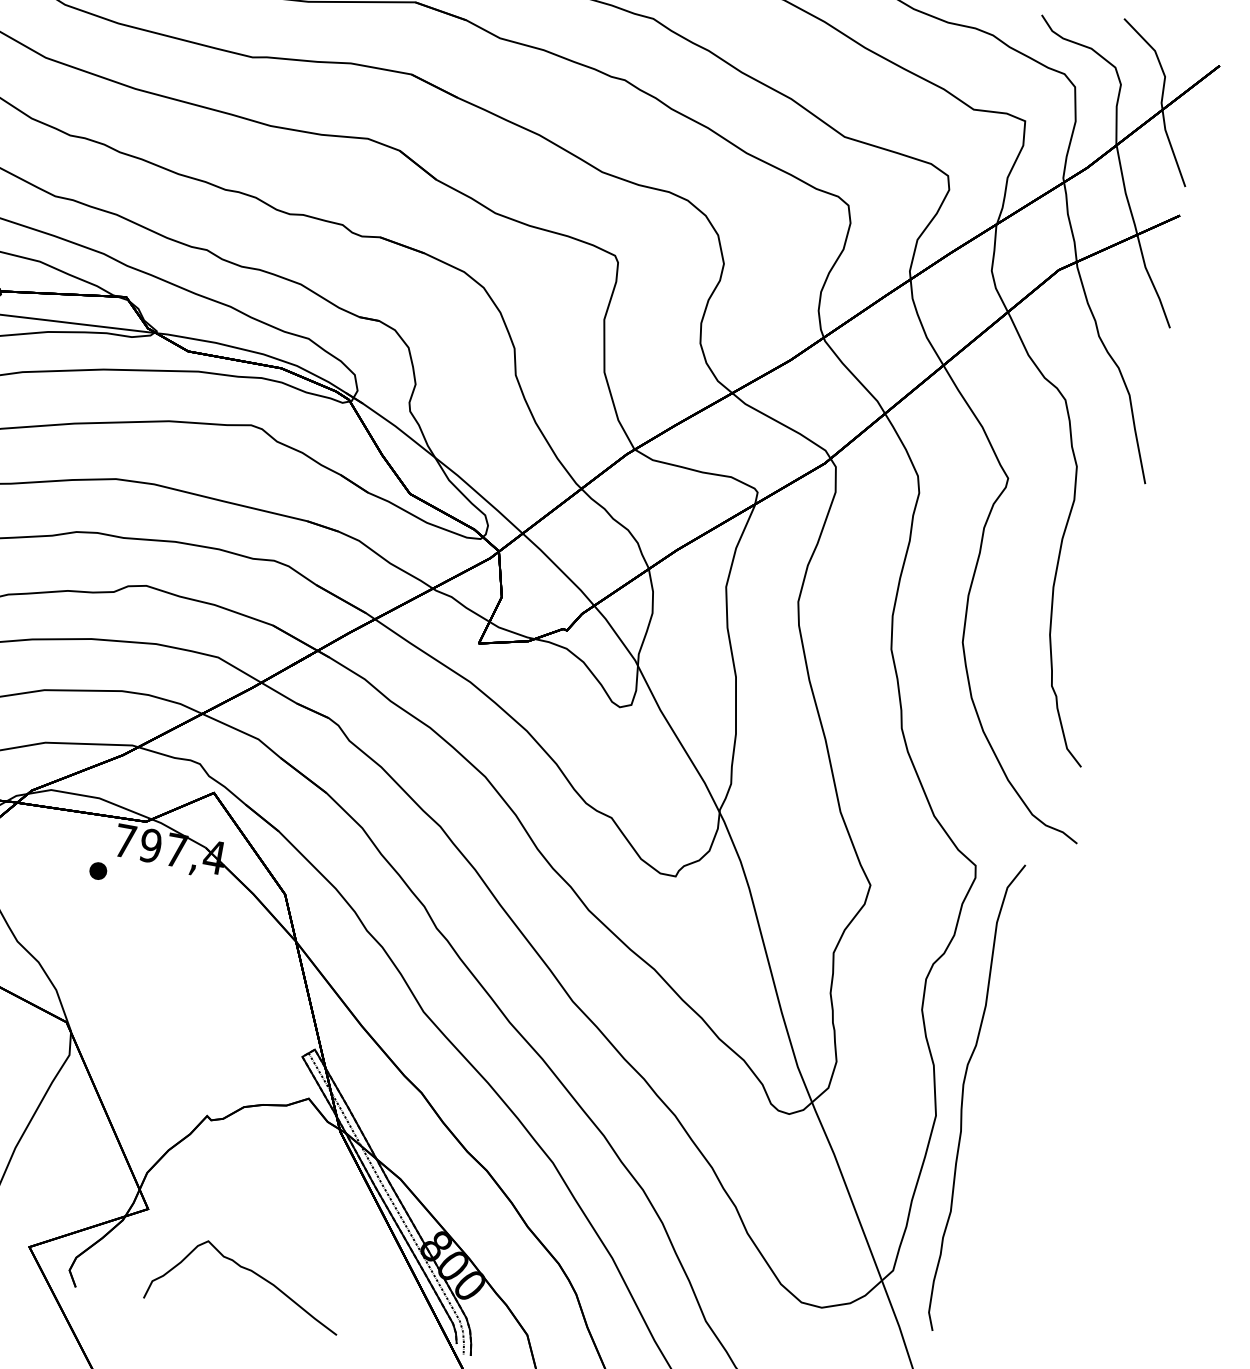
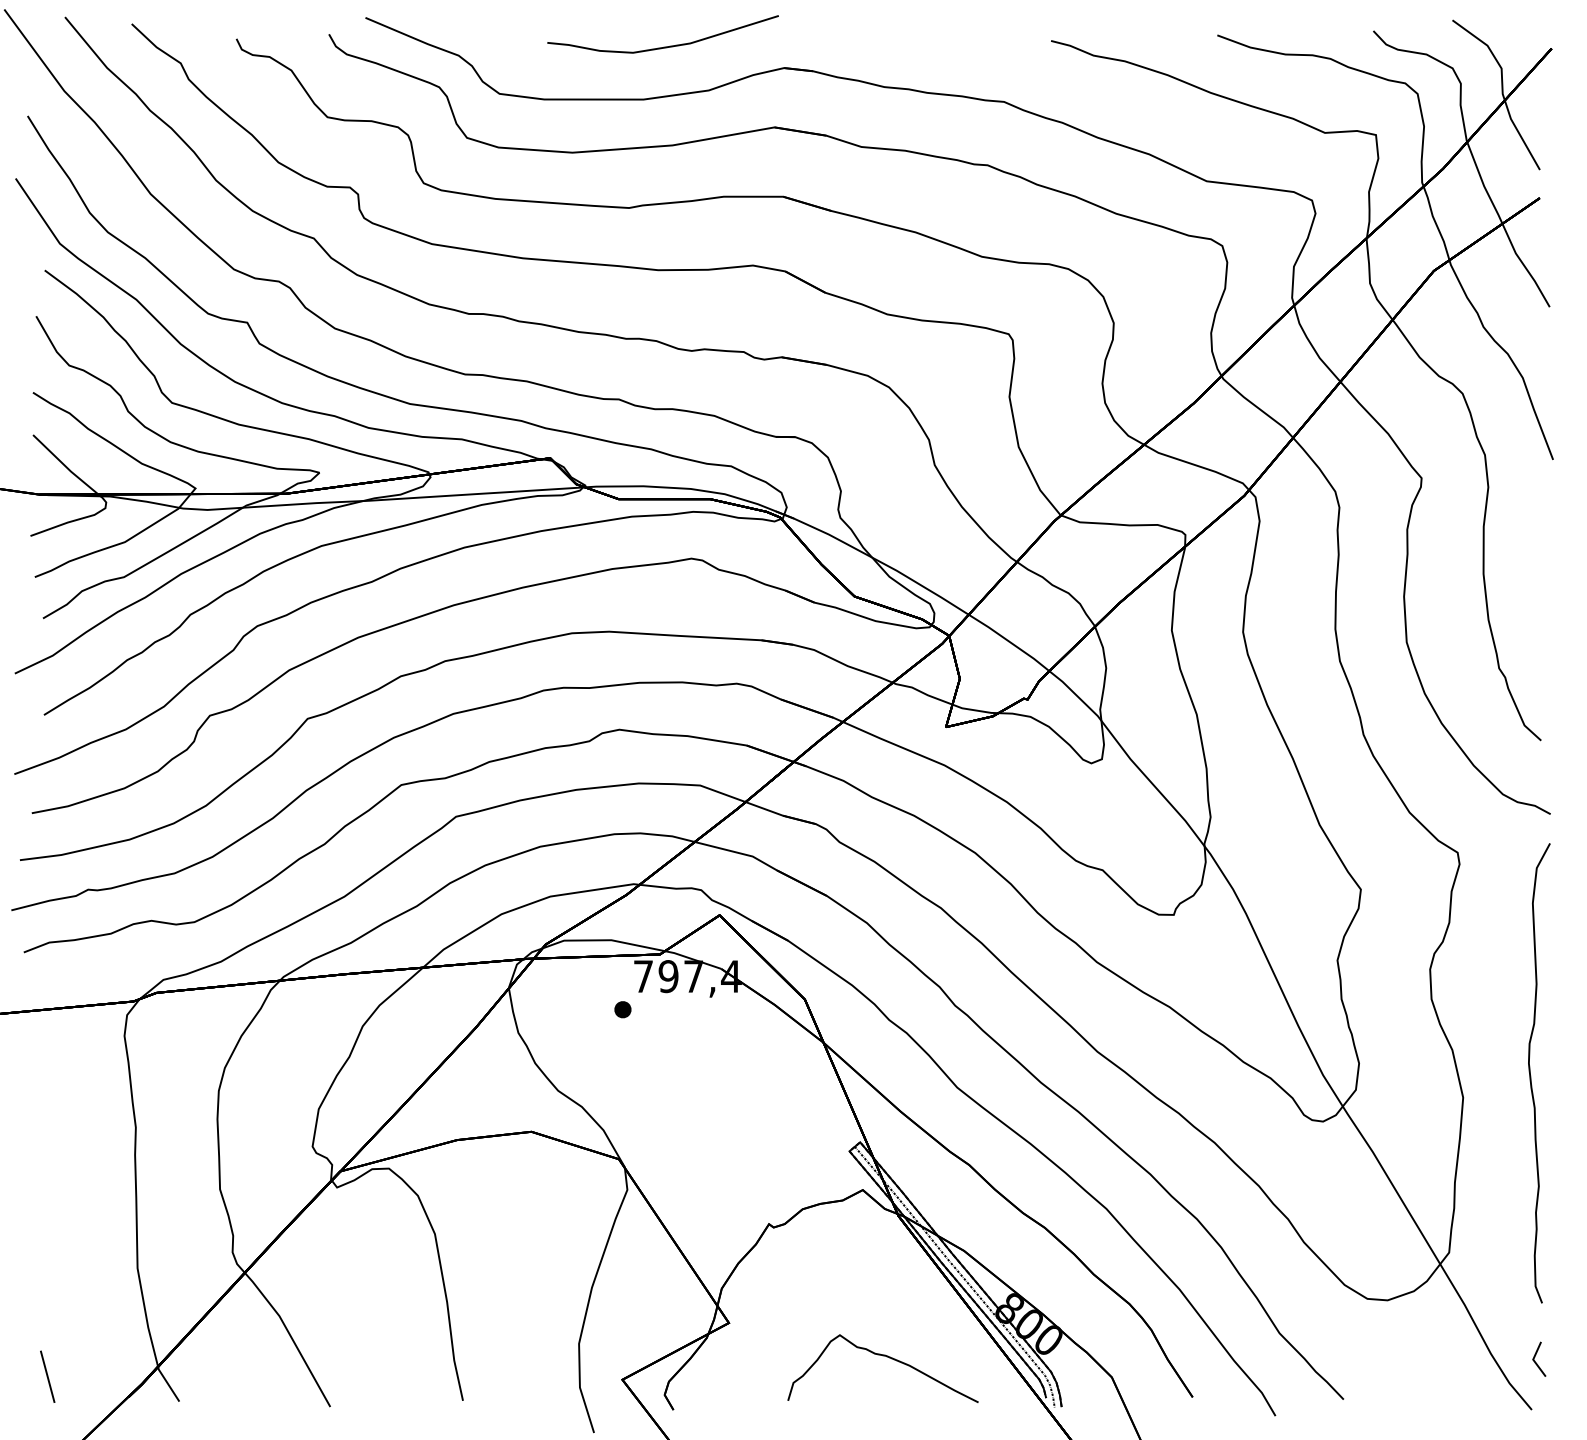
curve: (963, 1097) -> (1531, 1075), moved
curve: (251, 1272) -> (886, 1357), moved

